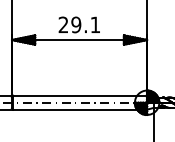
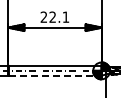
text: (75, 23) -> (52, 16), 29.1 -> 22.1
line: (81, 109) -> (56, 75), solid -> dashed

